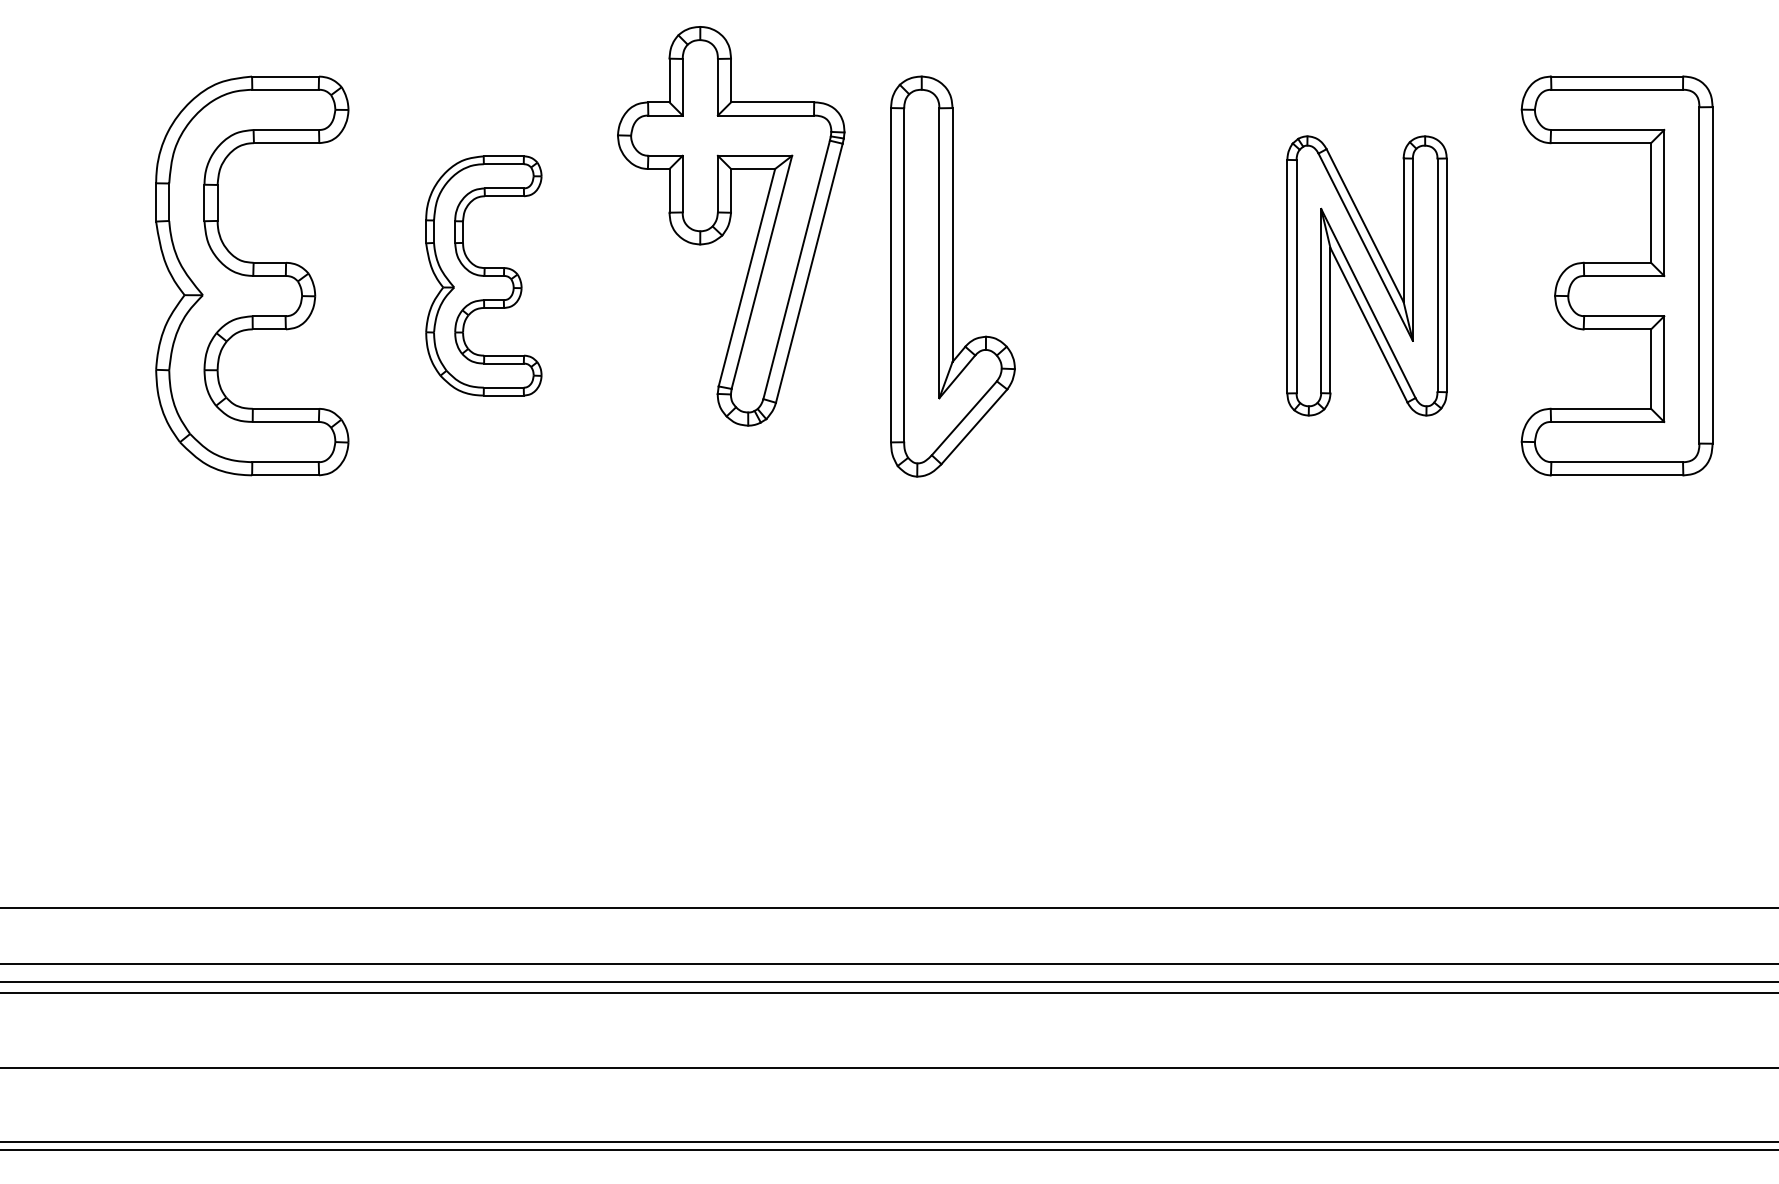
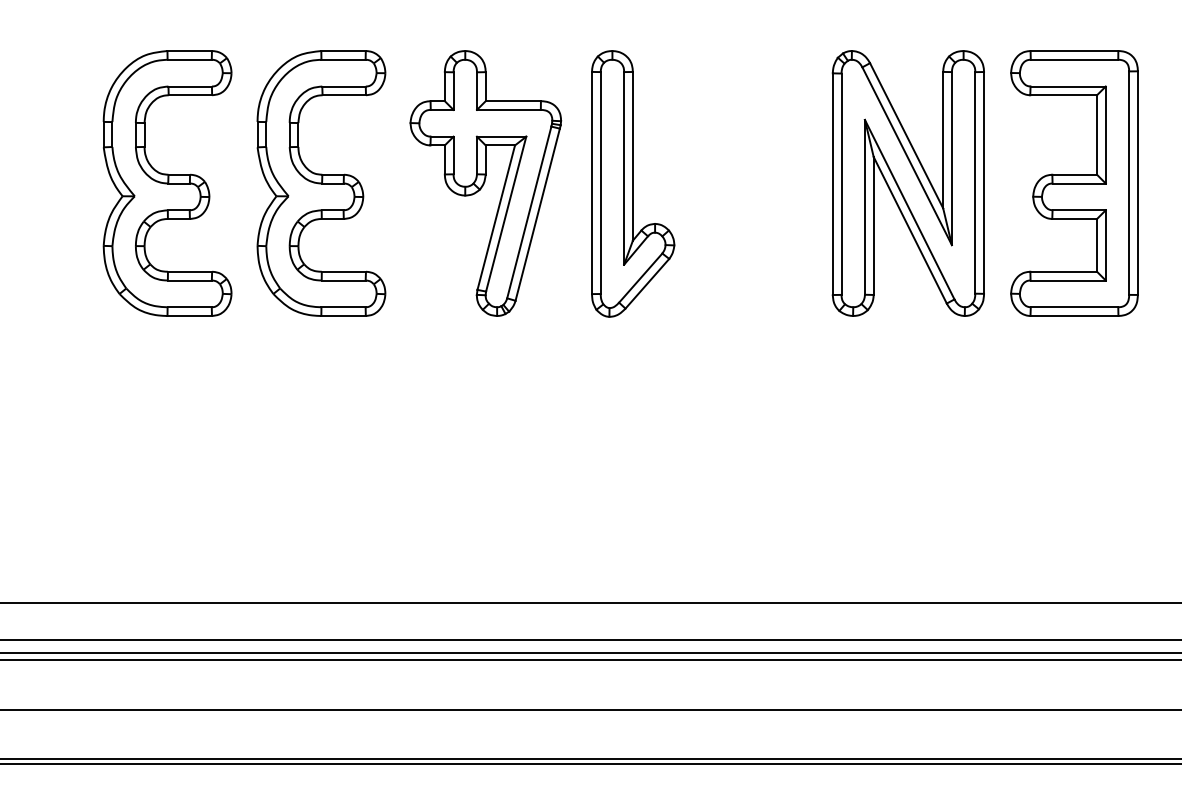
part: (730, 226) -> (485, 183), moved
part: (483, 275) -> (321, 183), size x1.67
part: (1365, 275) -> (907, 183), size x1.43

